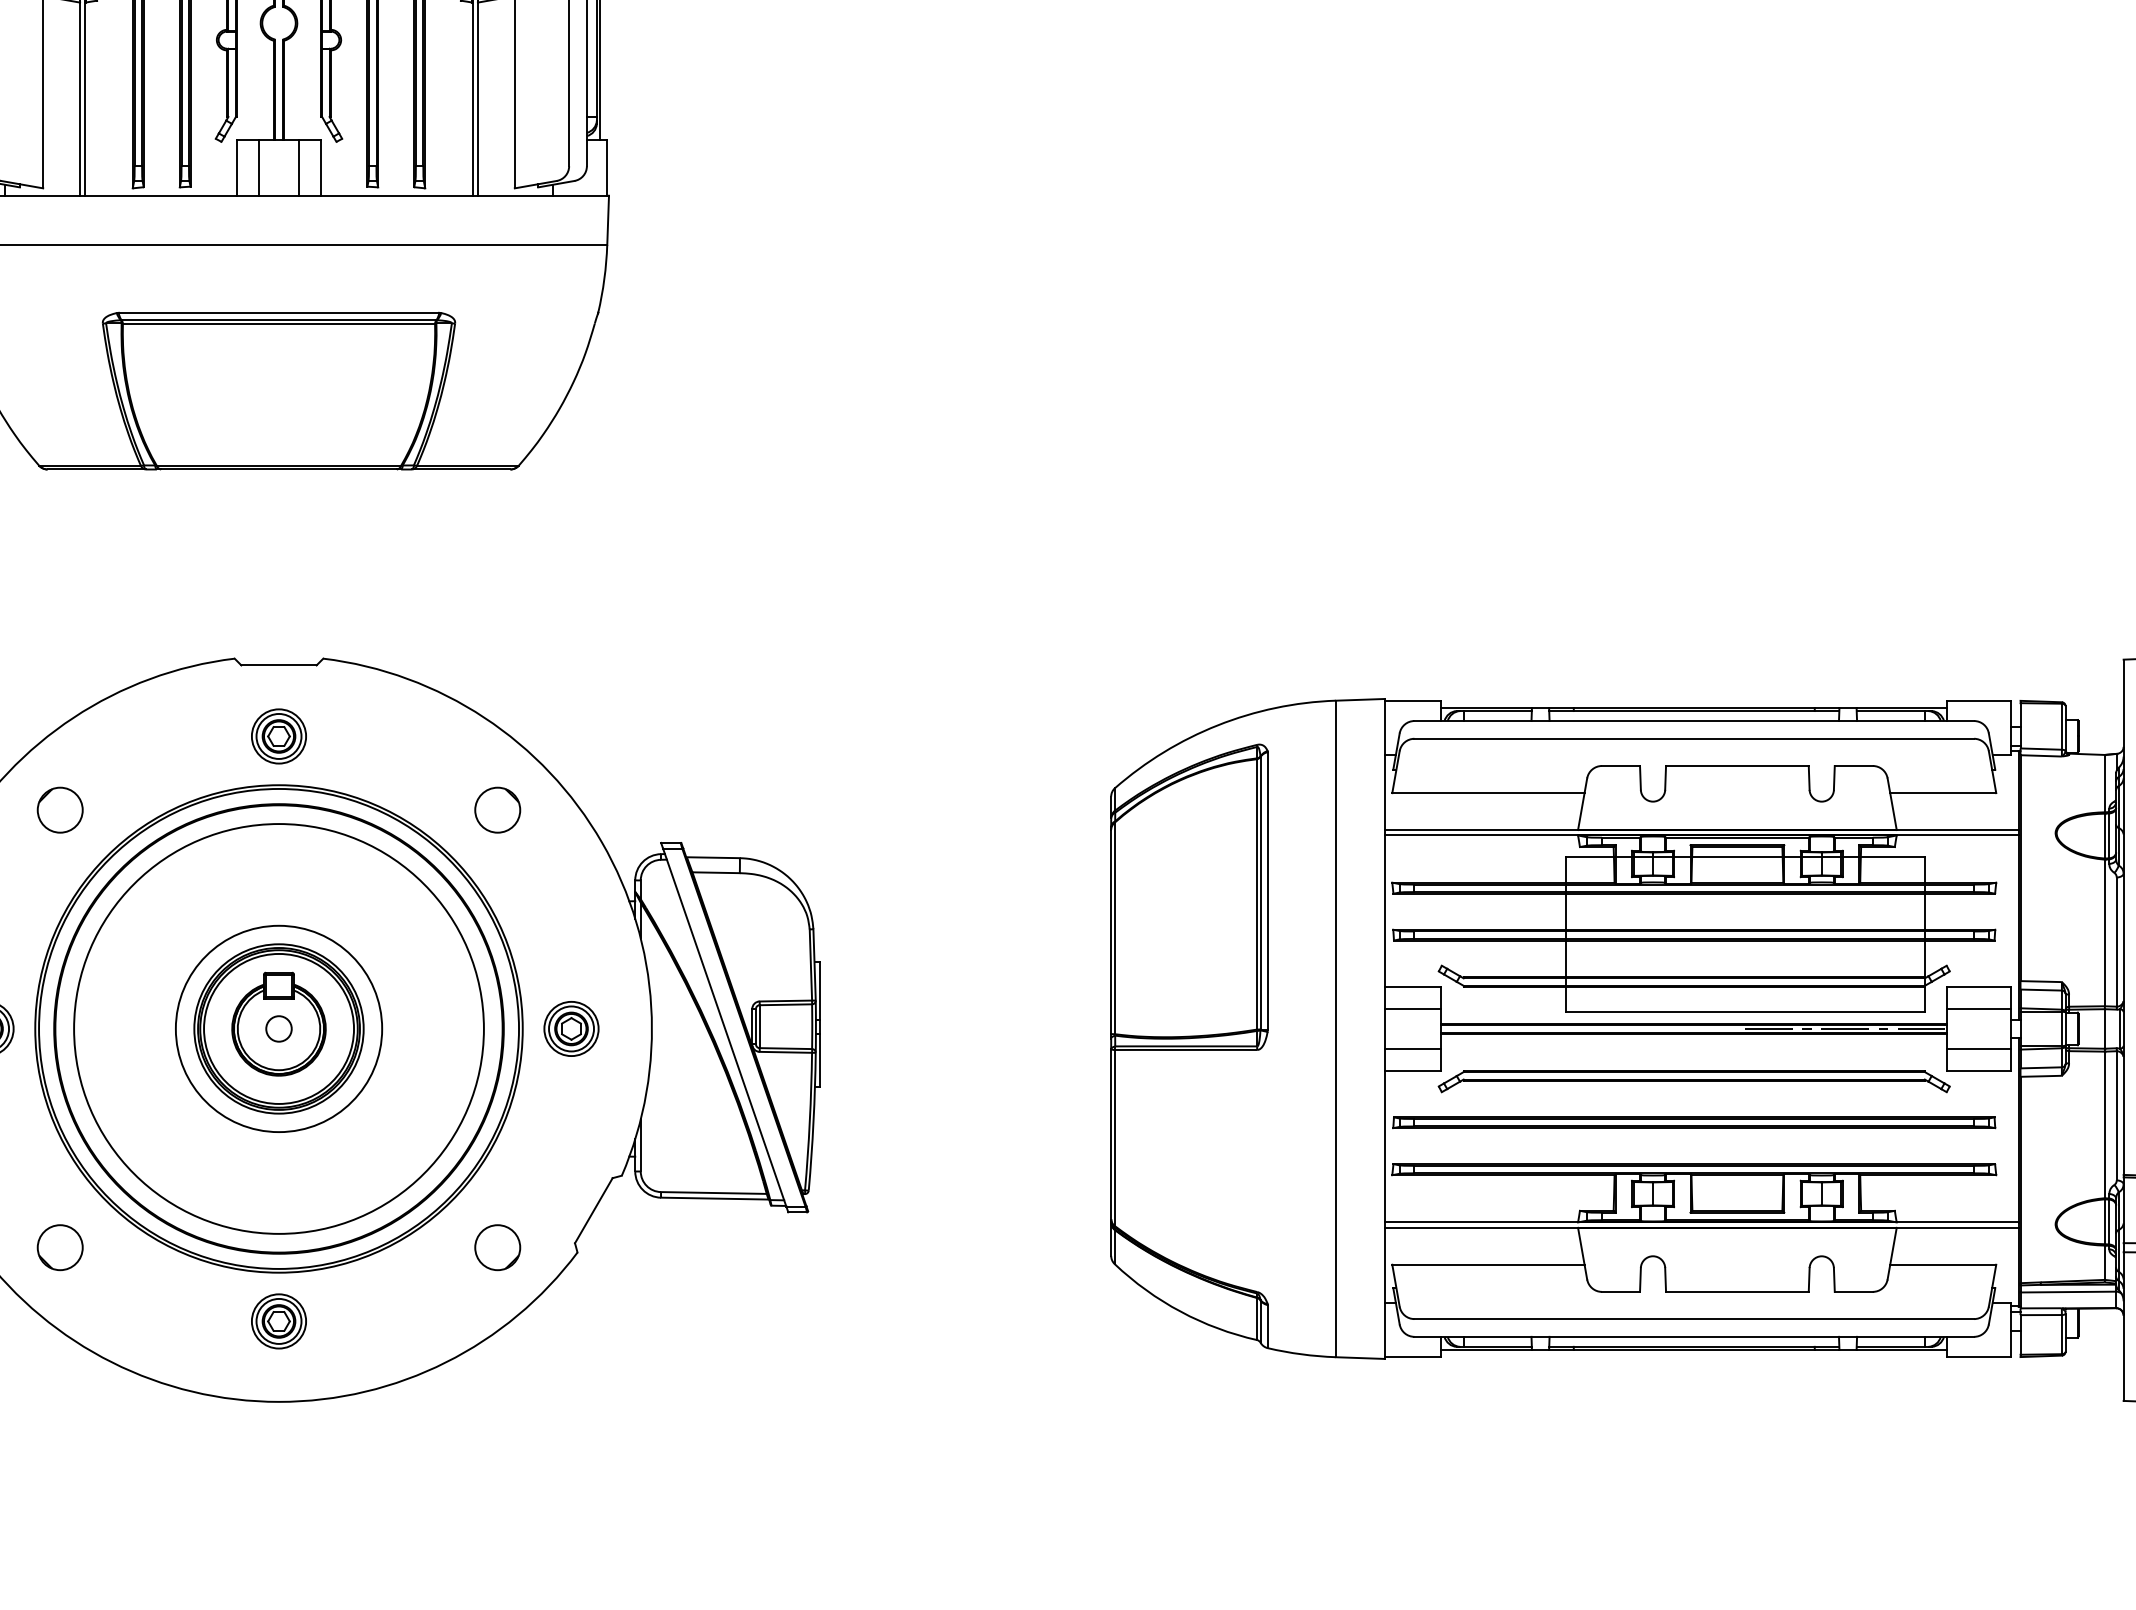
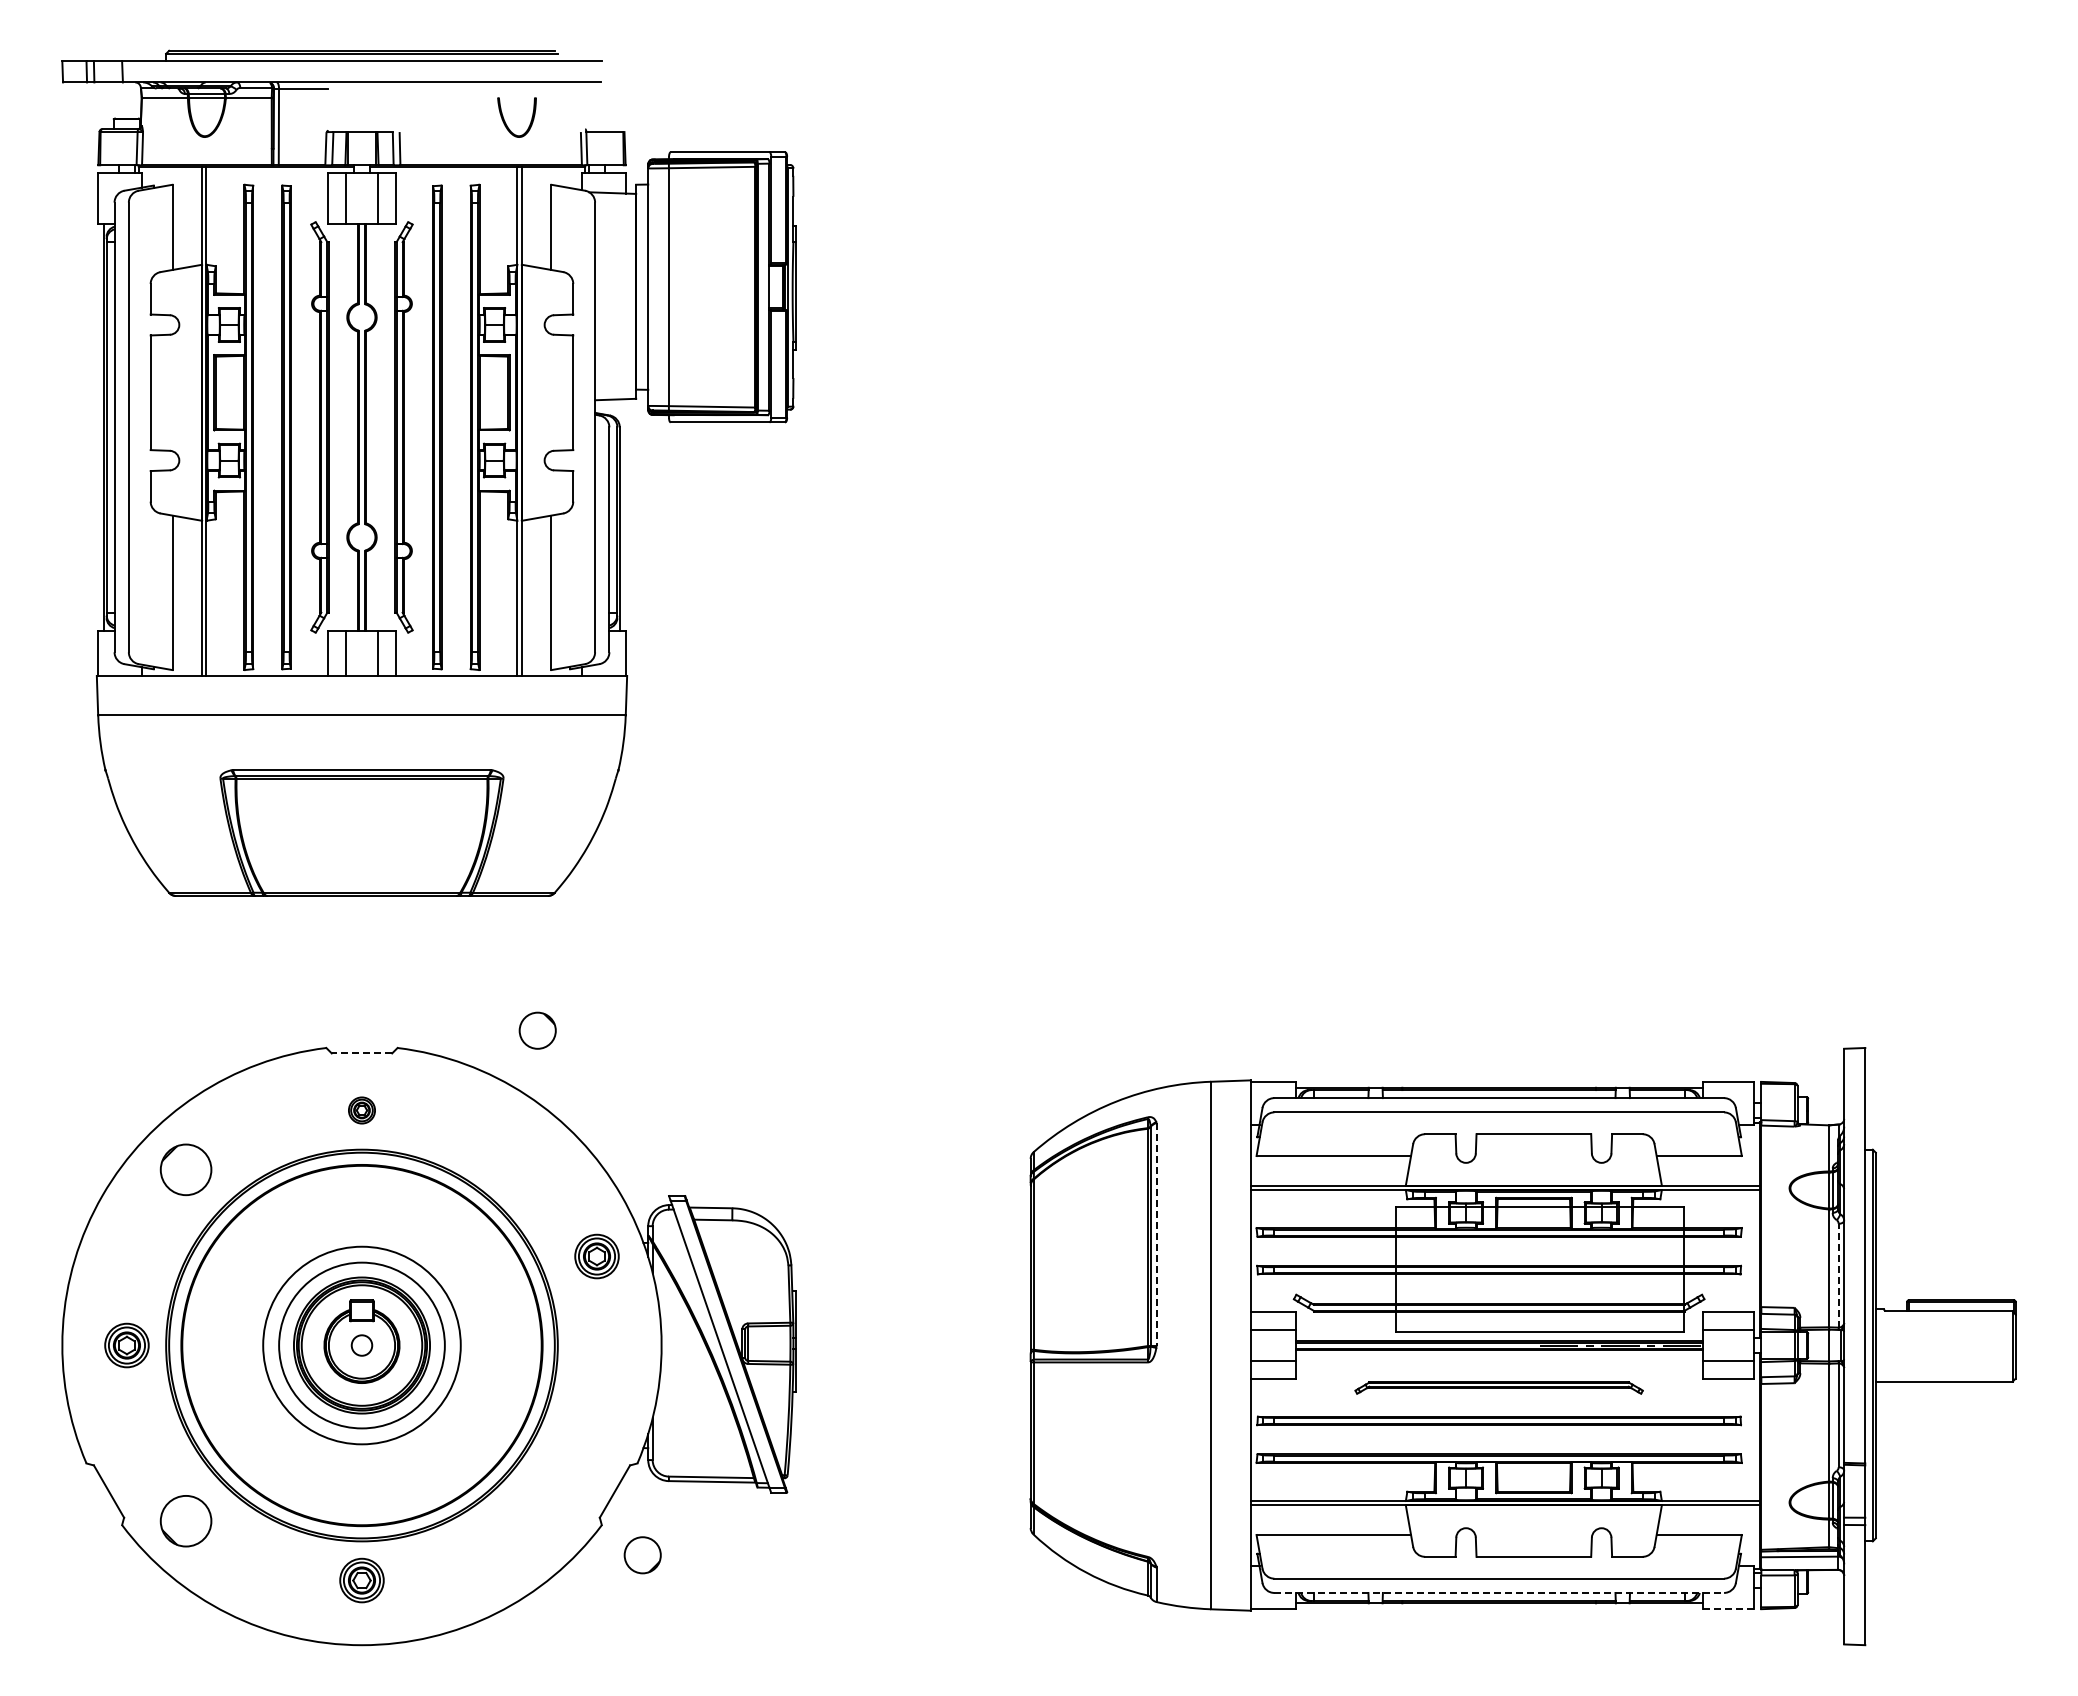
line: (278, 665) -> (361, 1053), solid -> dashed
part: (278, 736) -> (361, 1110), size x0.6
circle: (60, 809) -> (186, 1169), size x1.4
circle: (497, 809) -> (537, 1030), moved
line: (1267, 892) -> (1156, 1235), solid -> dashed
line: (2116, 941) -> (1838, 1275), solid -> dashed
circle: (278, 1028) -> (361, 1345), size x0.6
part: (570, 1028) -> (596, 1256), moved
part: (1693, 1081) -> (1498, 1387), size x0.7
circle: (60, 1247) -> (186, 1521), size x1.4
circle: (497, 1247) -> (642, 1555), moved
line: (1694, 1336) -> (1499, 1592), solid -> dashed
line: (1979, 1357) -> (1728, 1609), solid -> dashed

